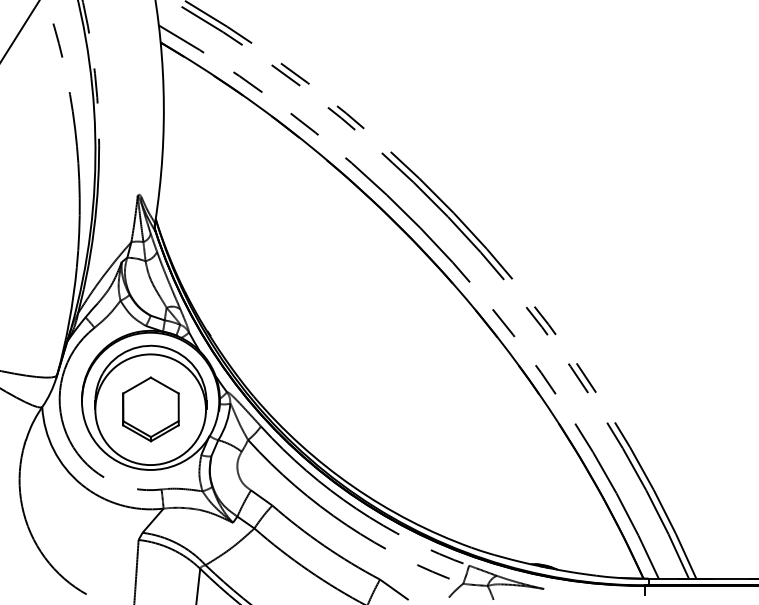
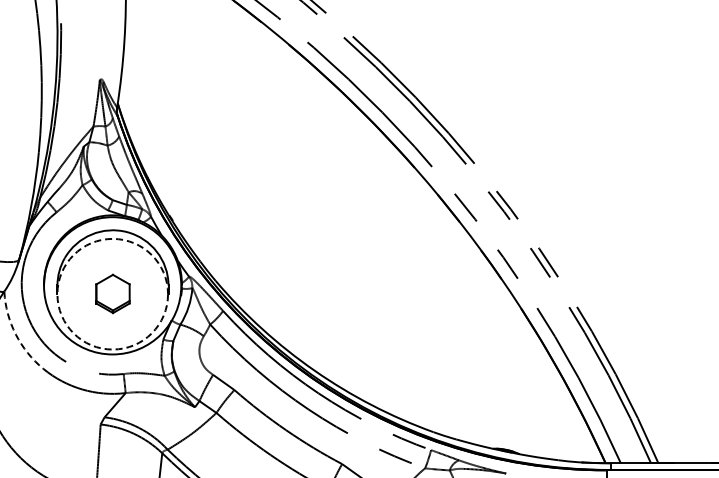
circle: (150, 409) -> (112, 293), solid -> dashed
part: (150, 409) -> (112, 293), size x0.6
arc: (53, 449) -> (15, 333), solid -> dashed

